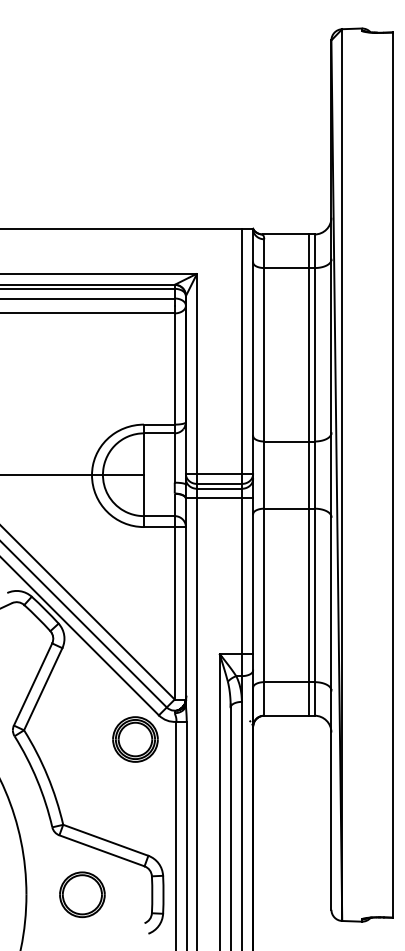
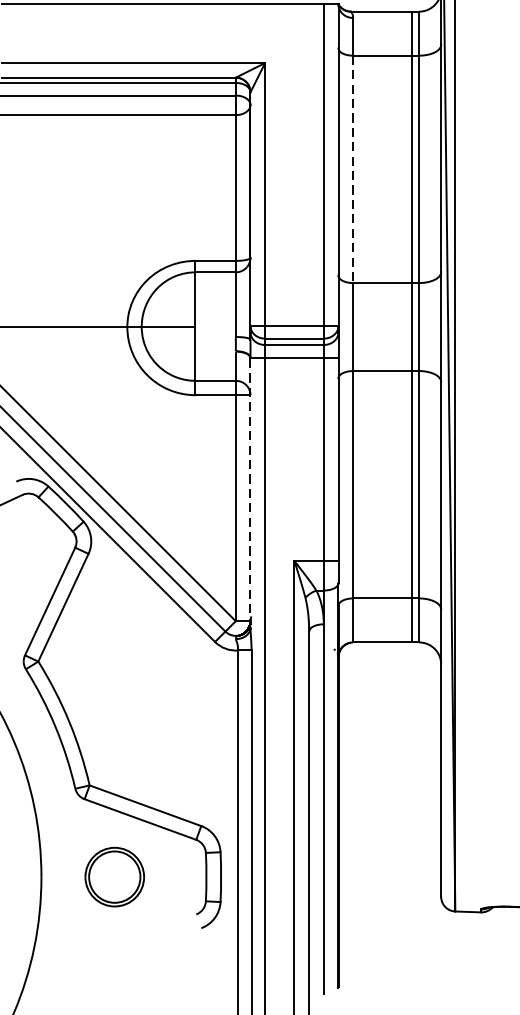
line: (264, 354) -> (353, 168), solid -> dashed
line: (185, 601) -> (249, 492), solid -> dashed
part: (135, 739) -> (184, 673), removed

